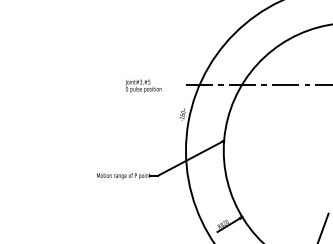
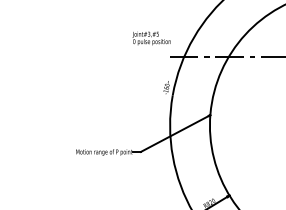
text: (143, 85) -> (151, 37), moved

